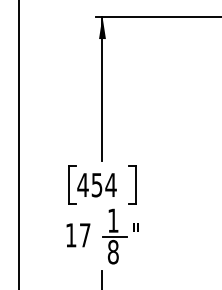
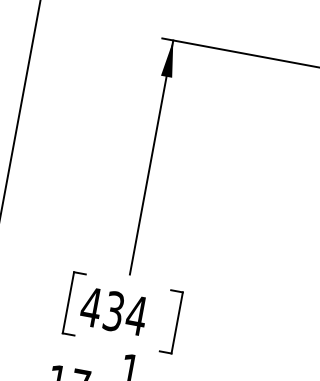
text: (97, 184) -> (114, 310), 454 -> 434

